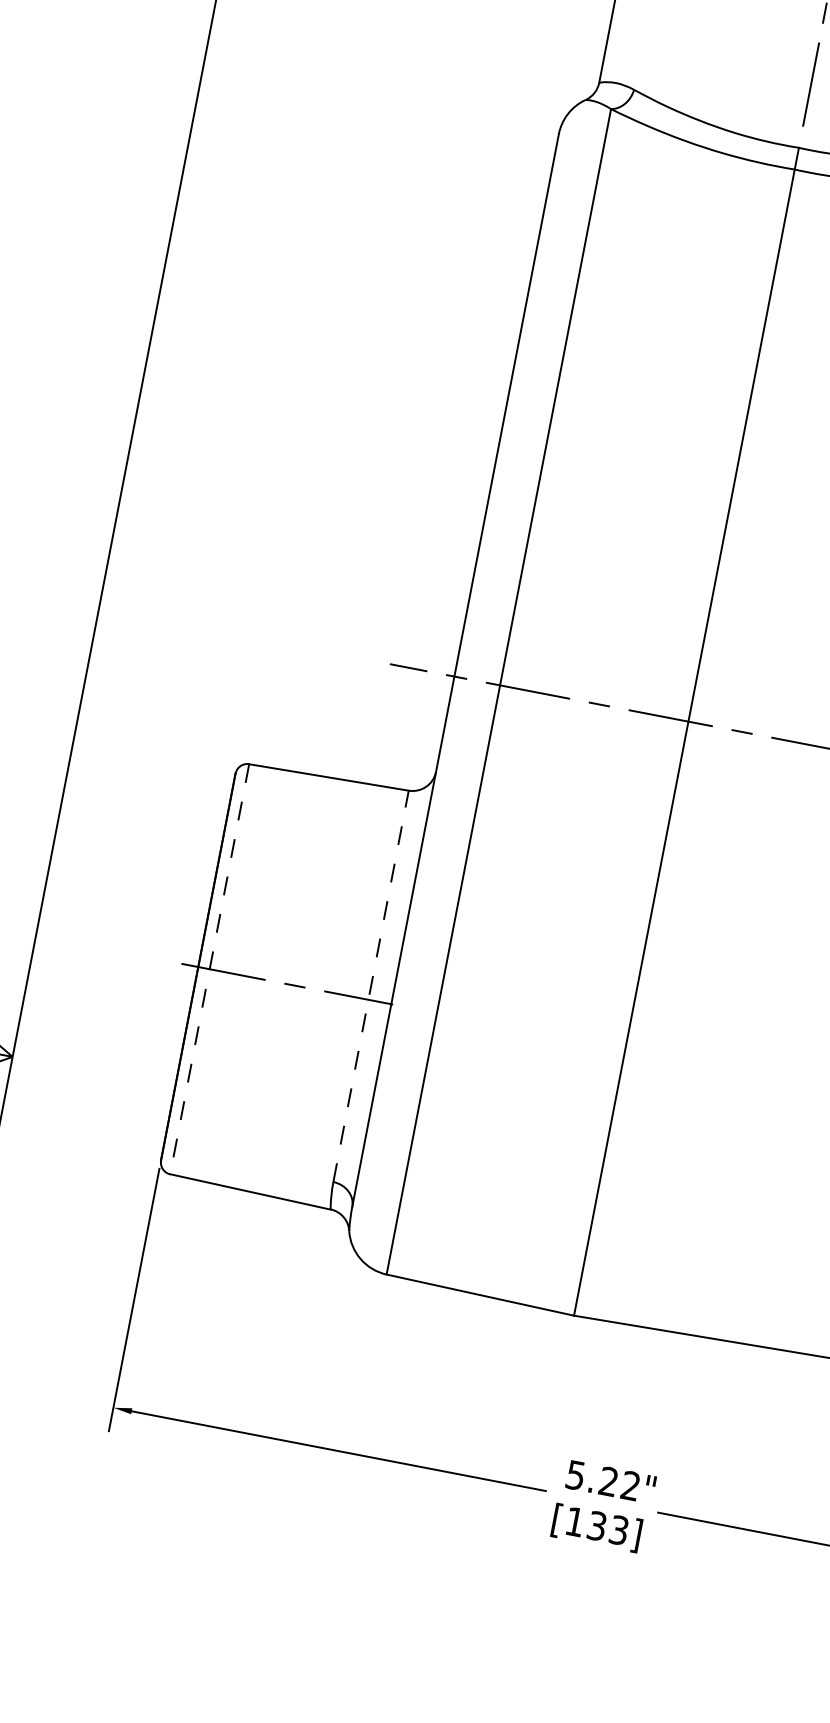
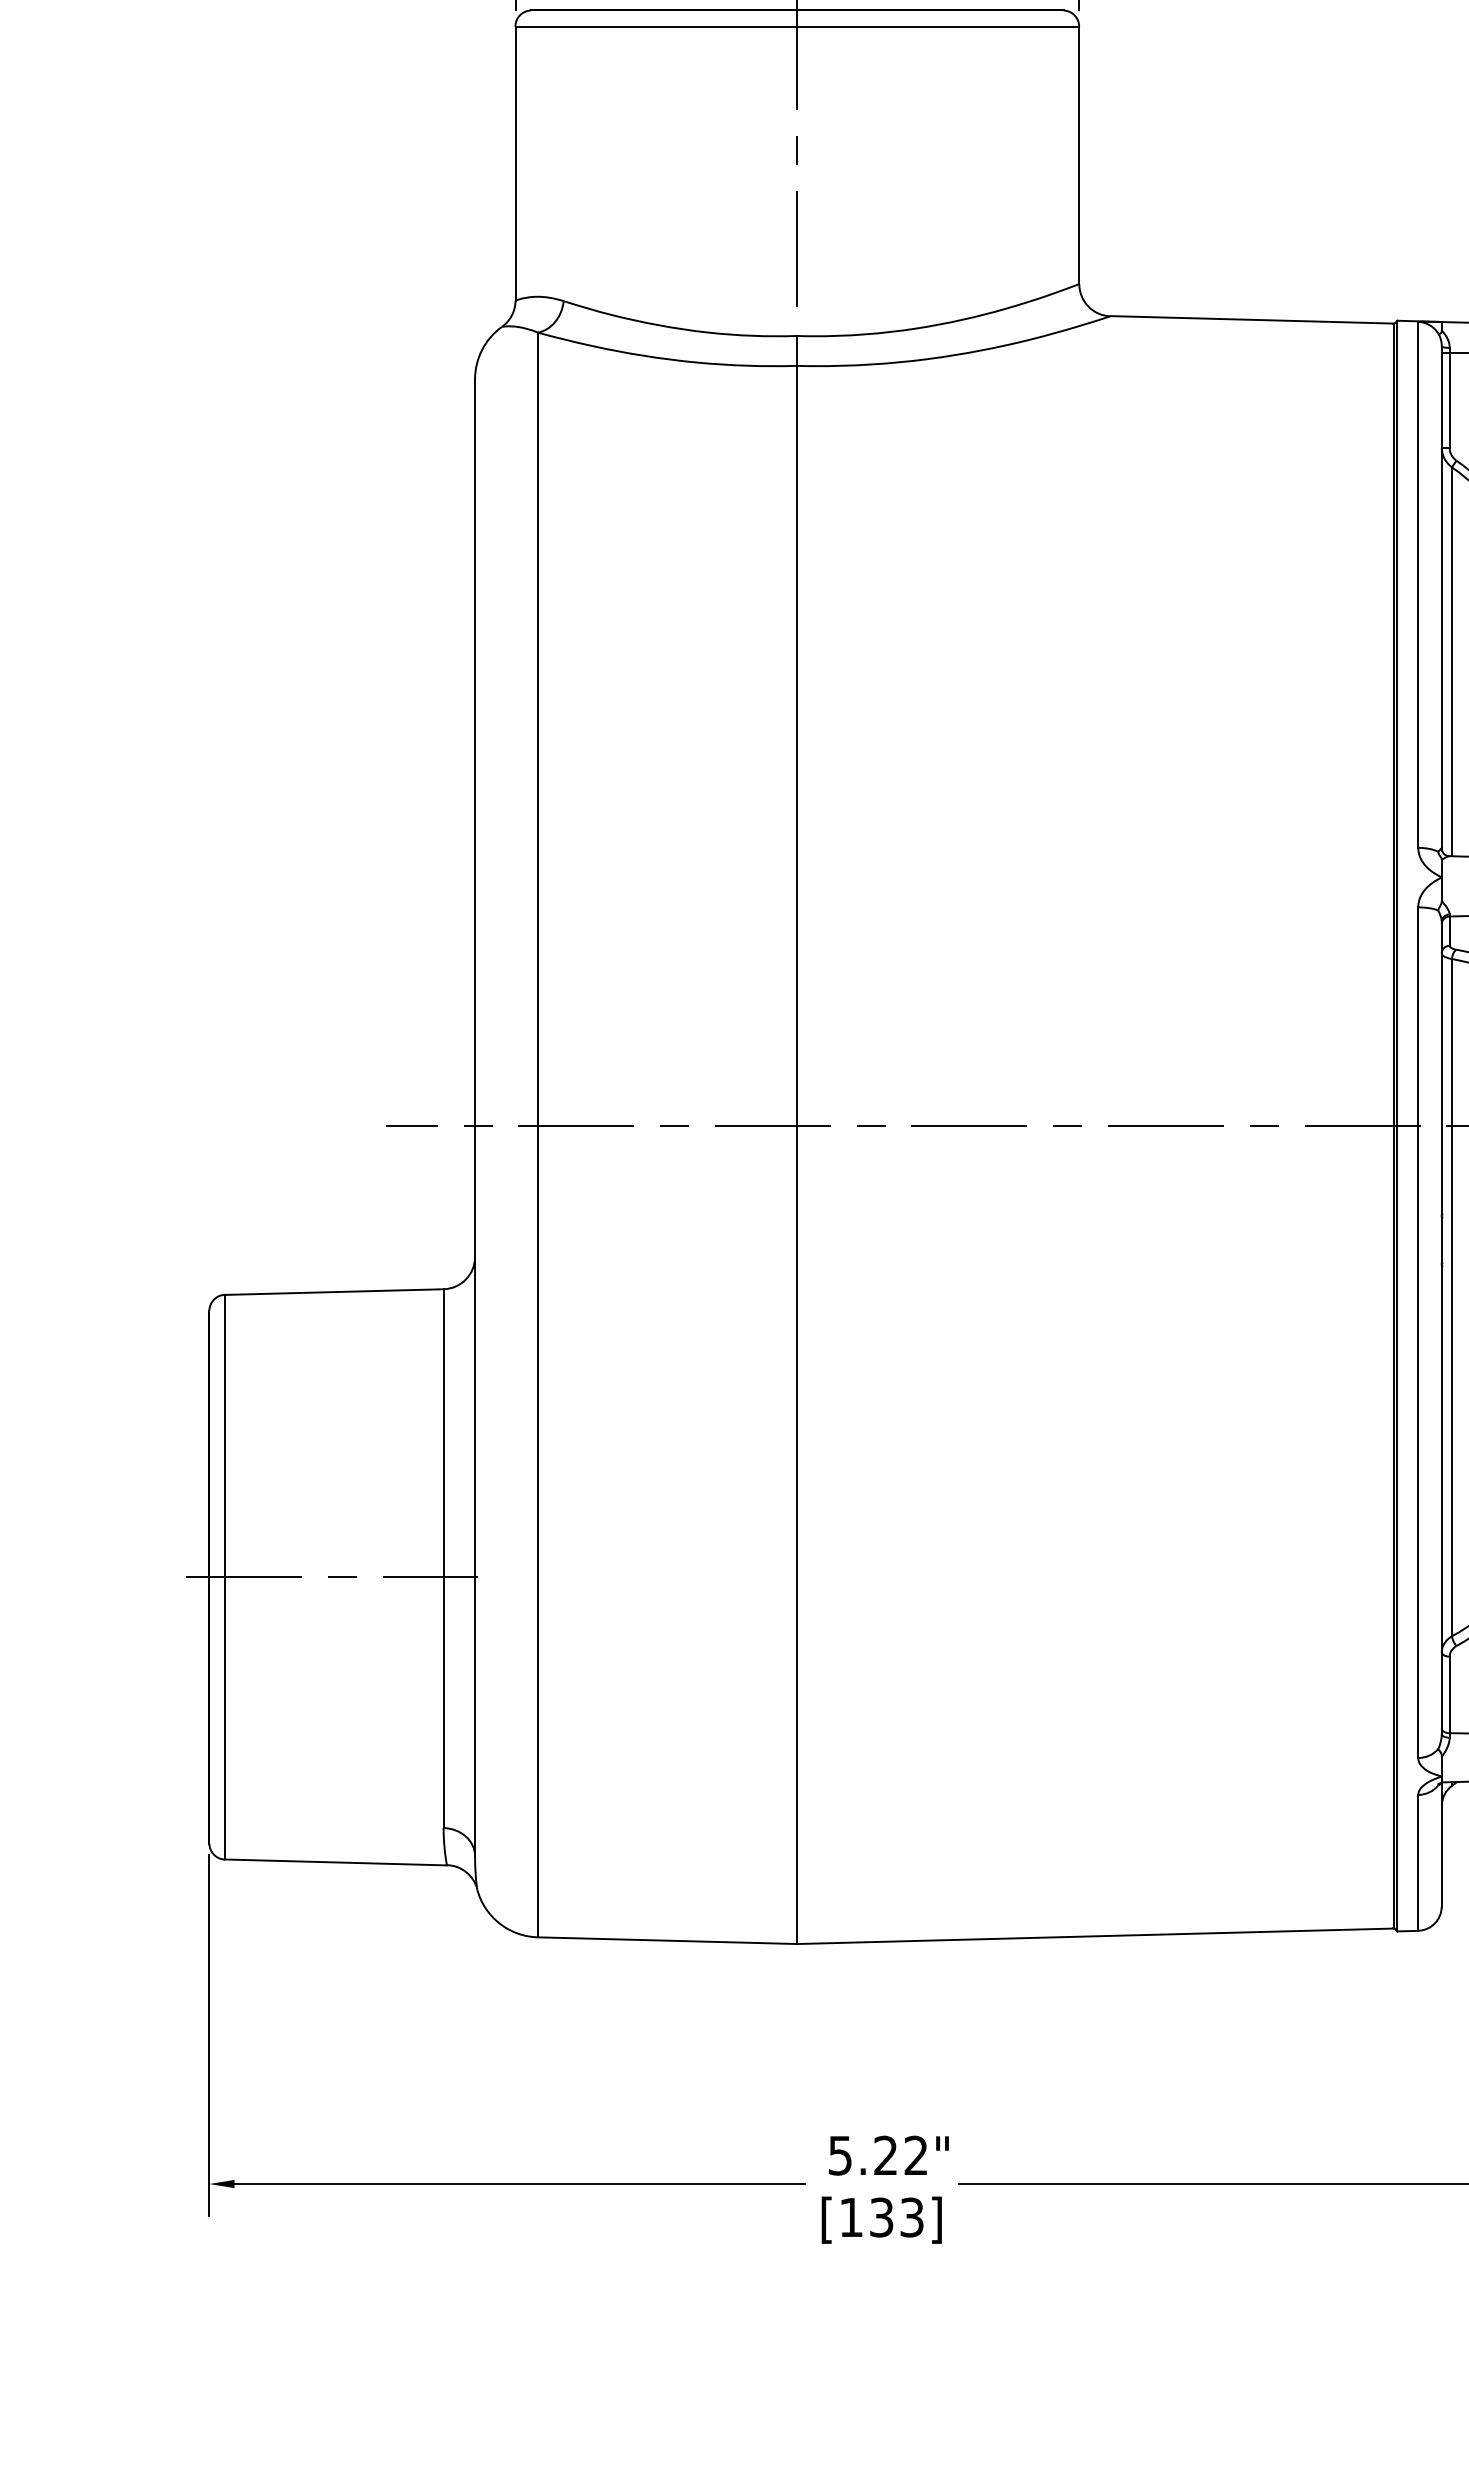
line: (210, 969) -> (225, 1577), dashed -> solid
line: (371, 986) -> (443, 1558), dashed -> solid

